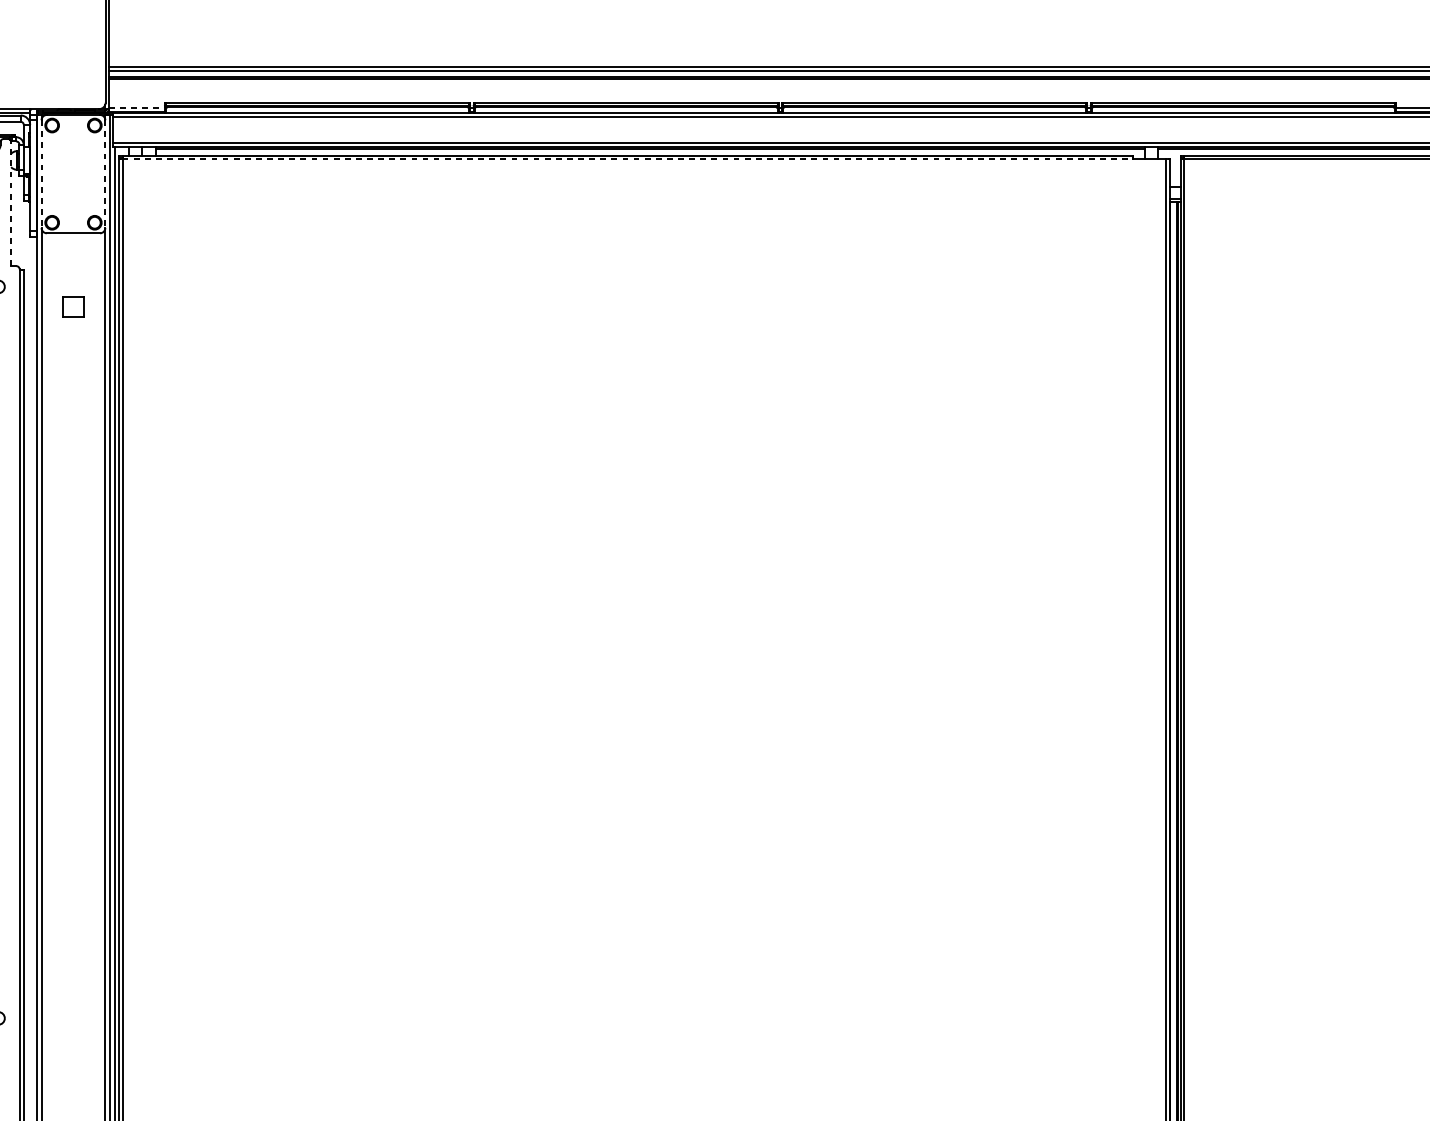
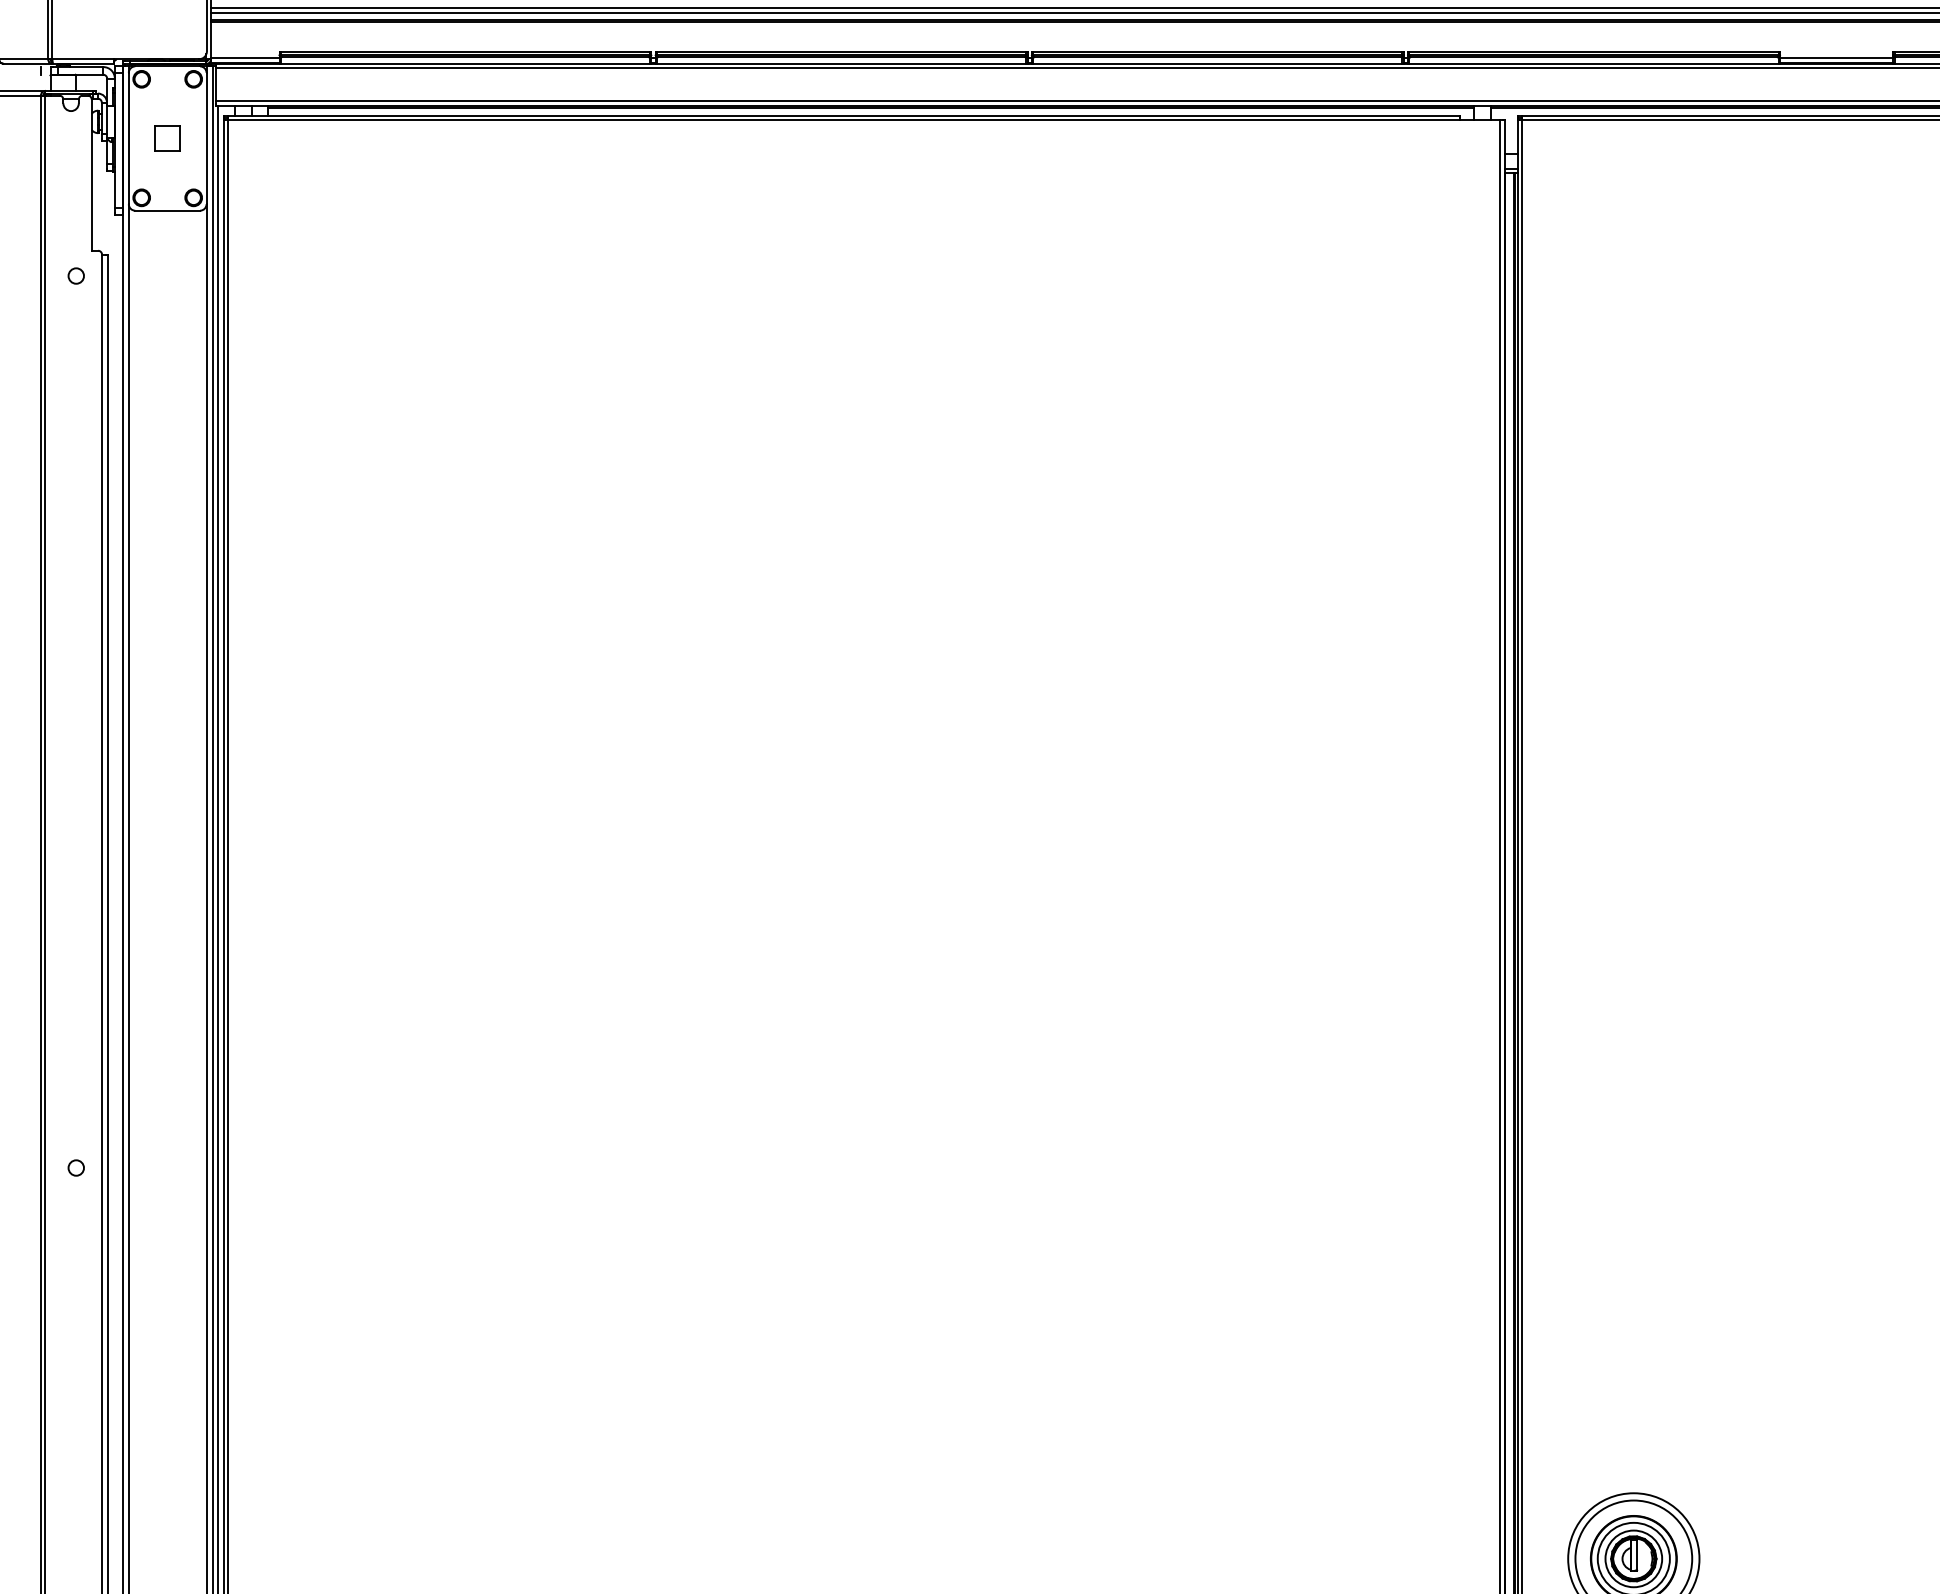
line: (137, 107) -> (245, 57), dashed -> solid
line: (627, 159) -> (843, 120), dashed -> solid
line: (41, 174) -> (128, 138), dashed -> solid
line: (105, 174) -> (206, 138), dashed -> solid
line: (10, 204) -> (91, 175), dashed -> solid
part: (73, 306) -> (167, 138), moved

